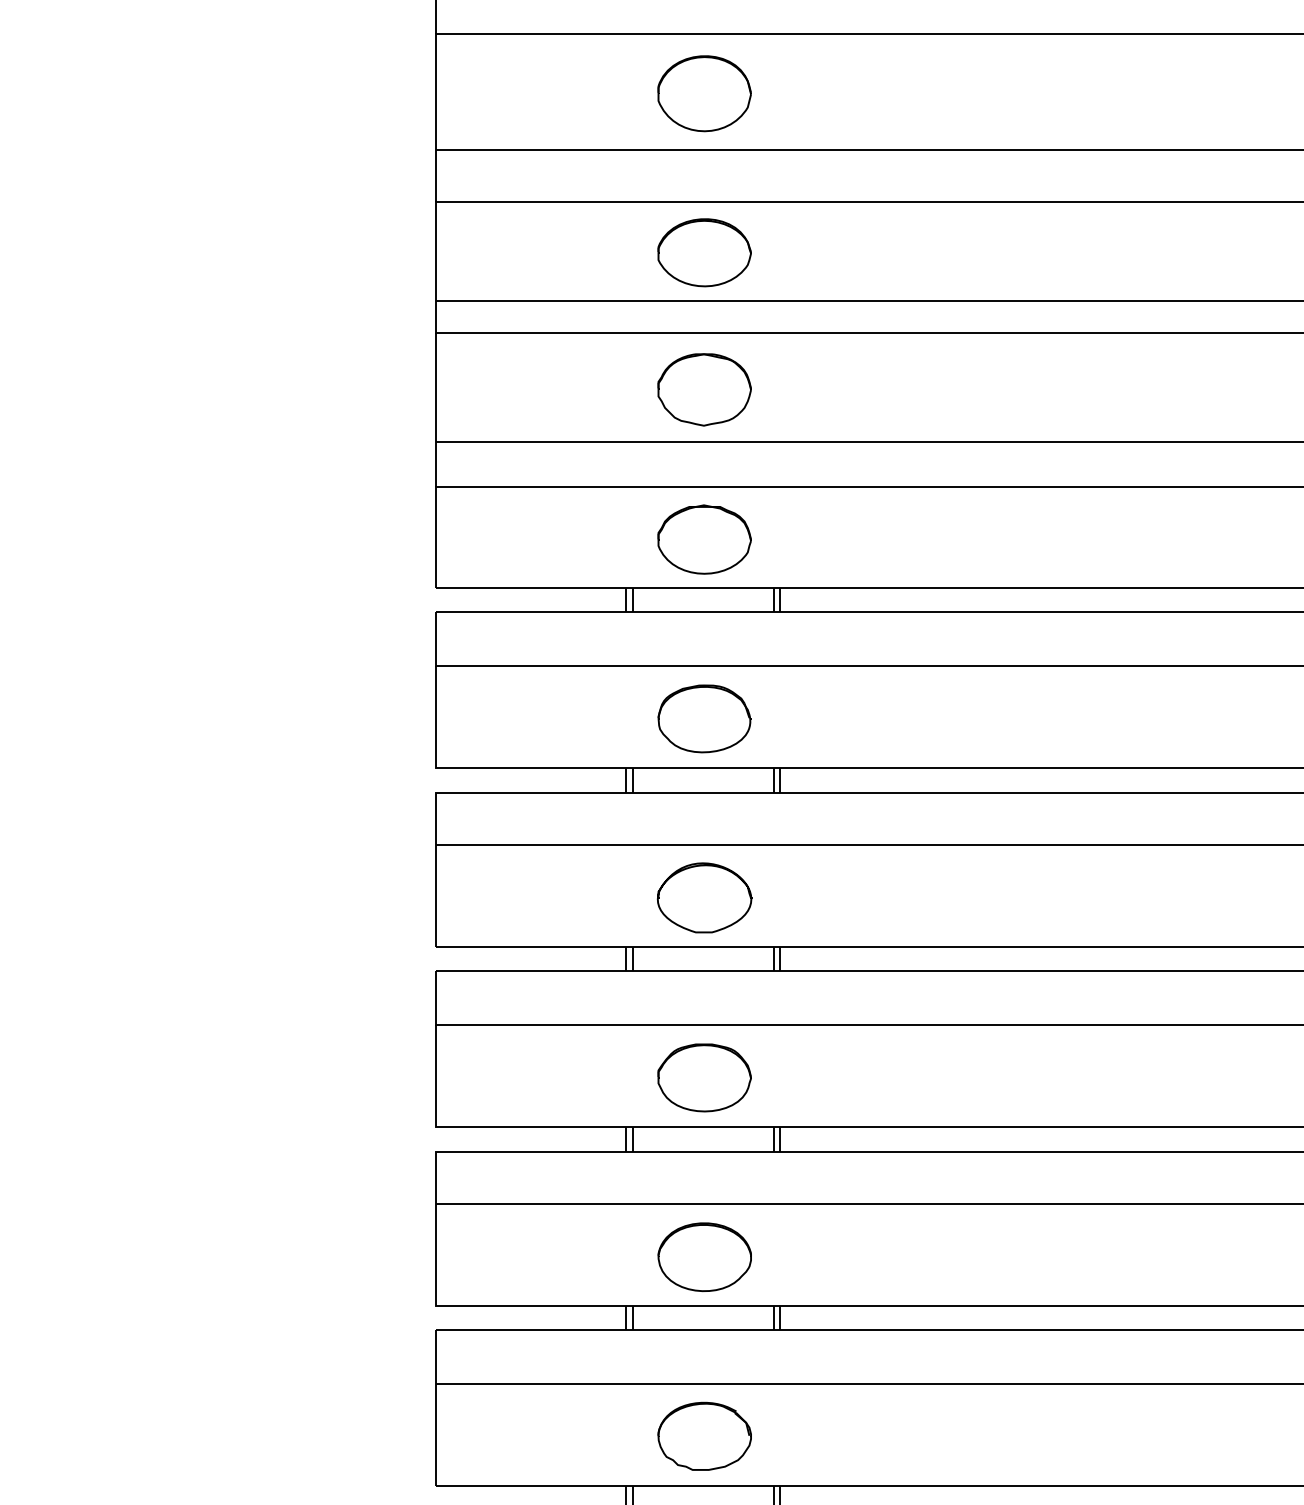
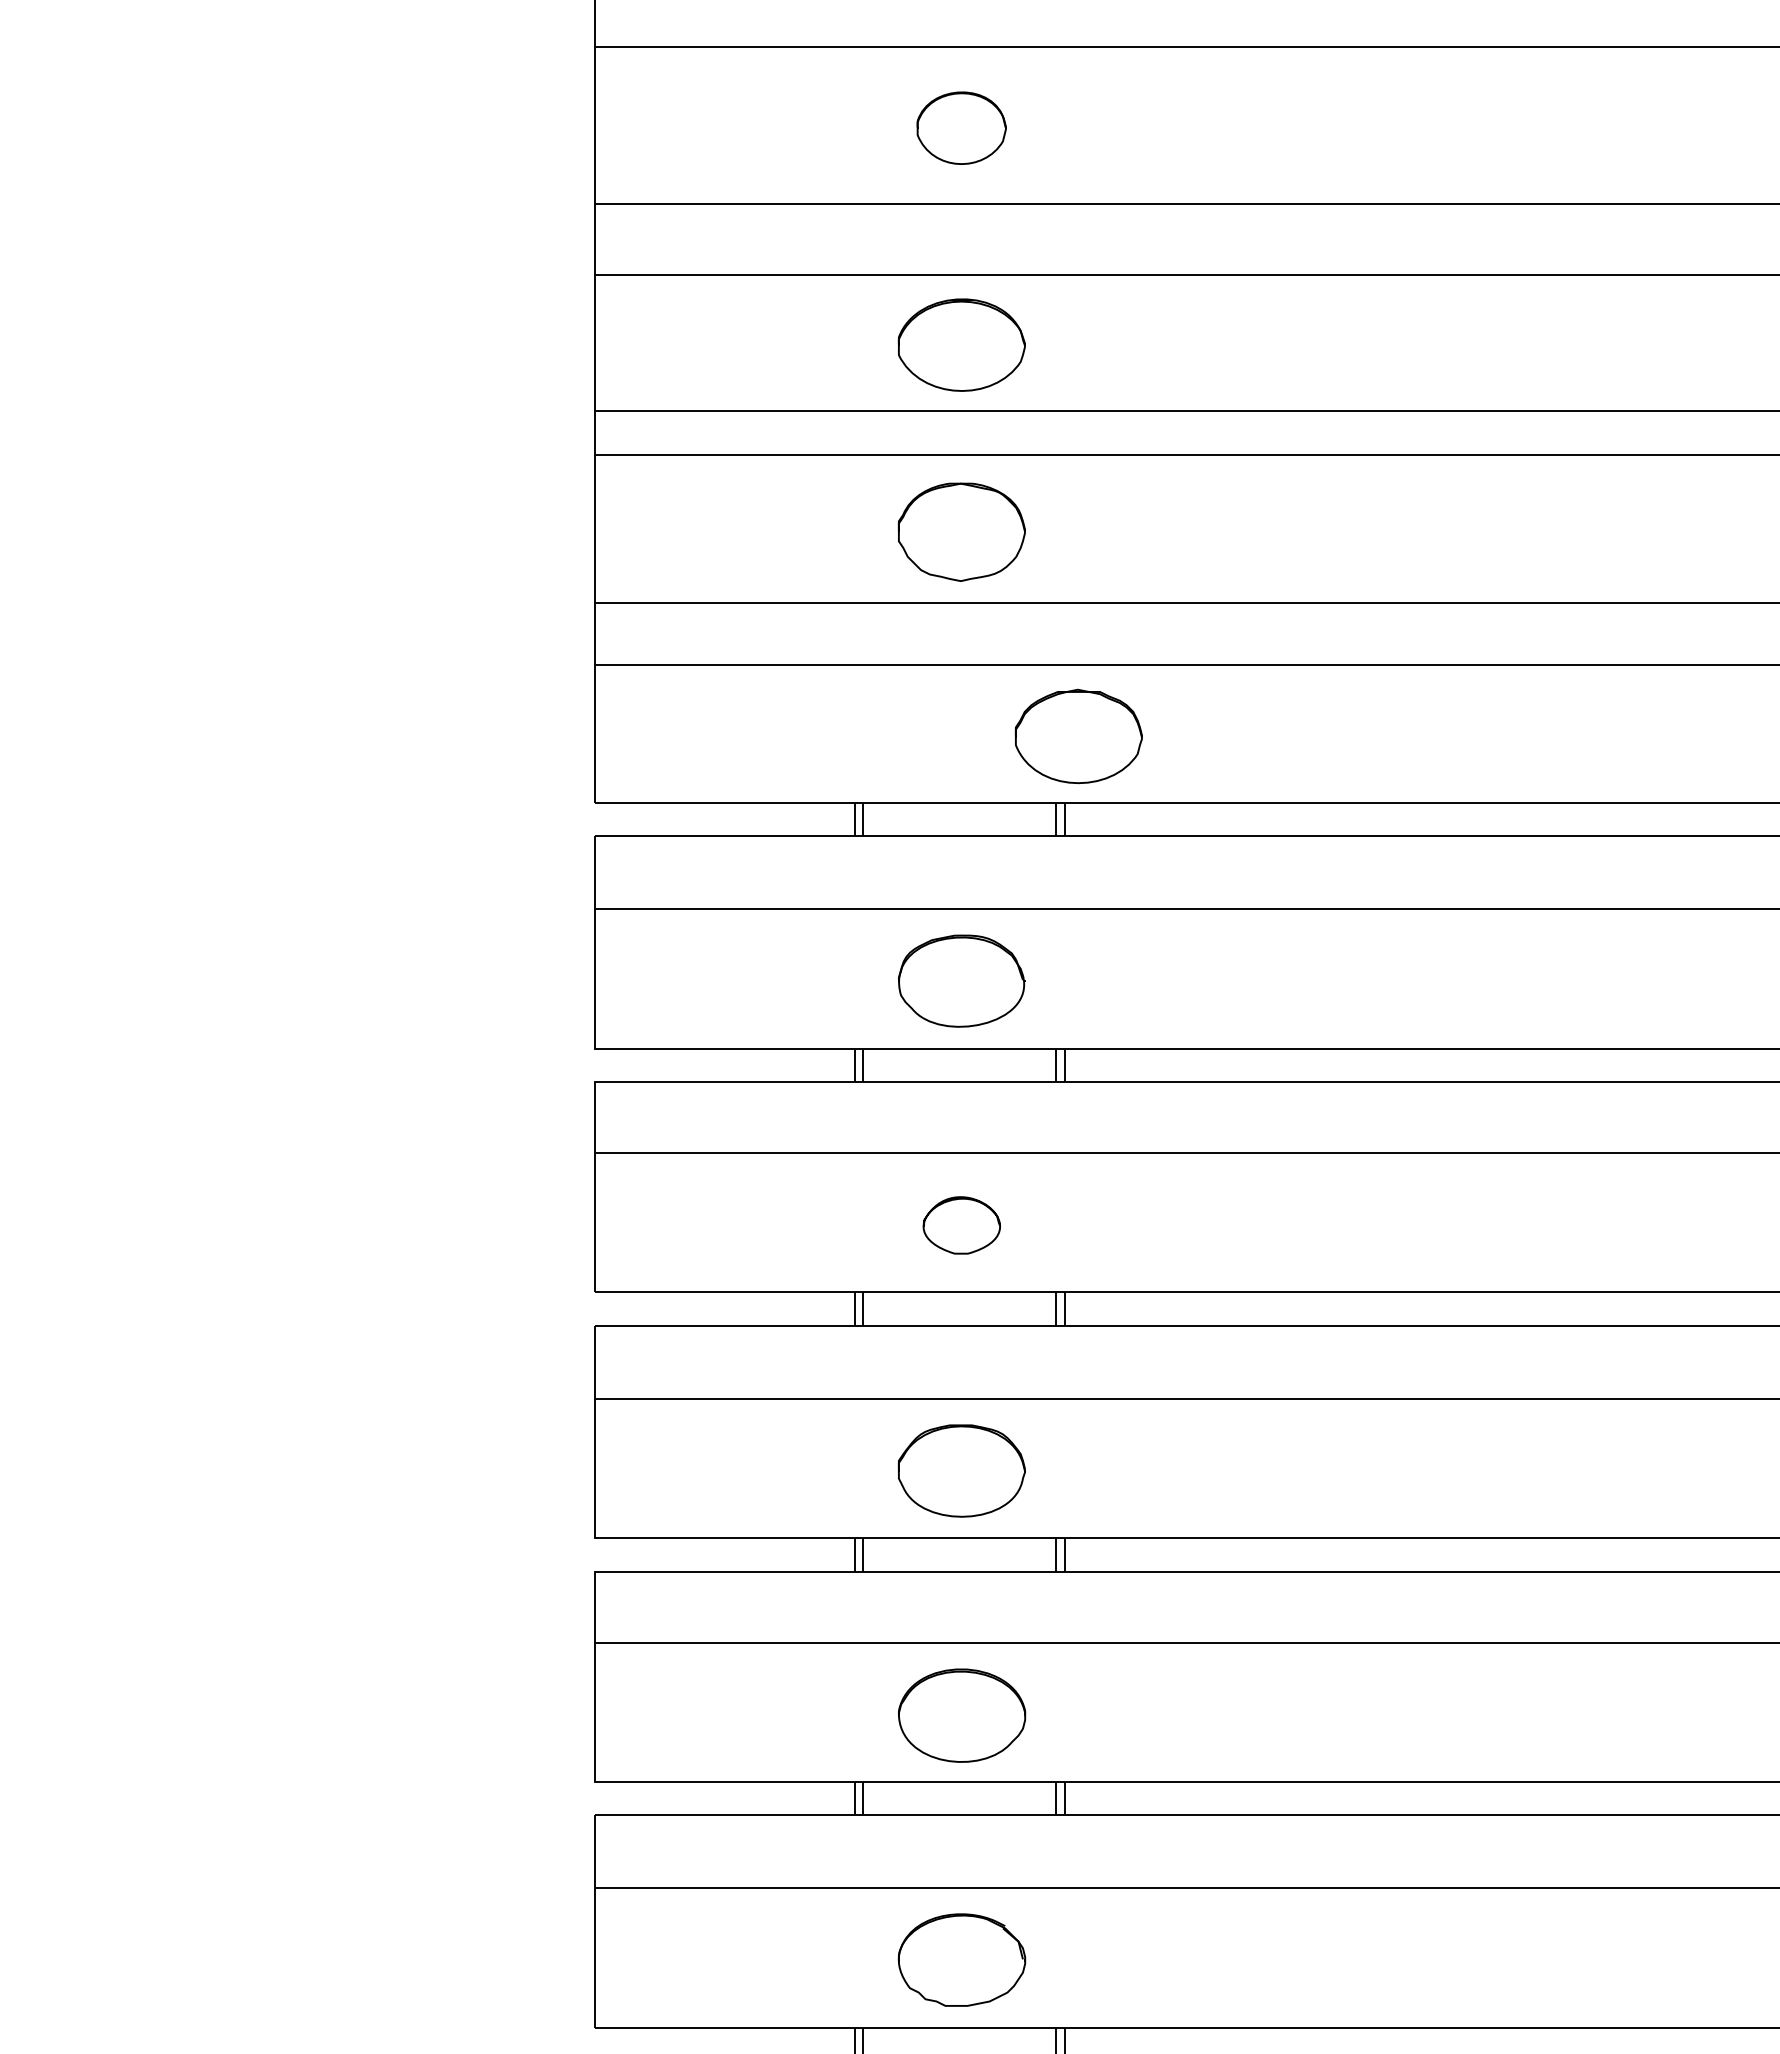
part: (704, 93) -> (961, 128), size x0.7
part: (704, 539) -> (1078, 736), moved
part: (704, 897) -> (961, 1225), size x0.6

